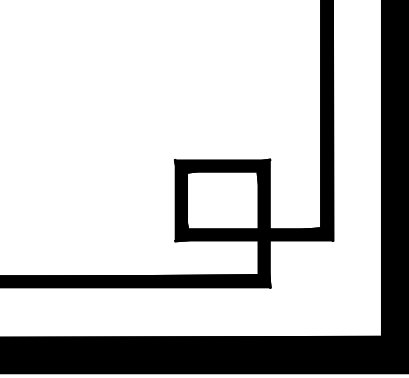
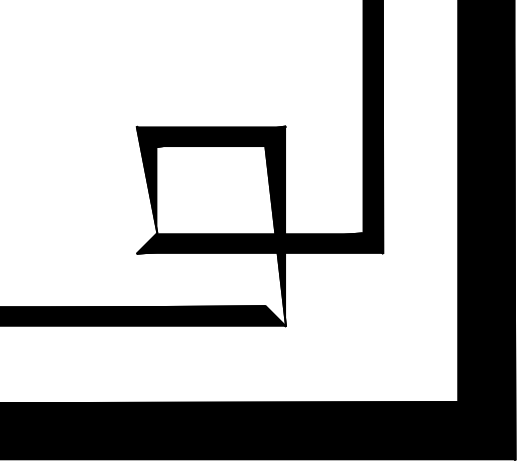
fill: (181, 200) -> (147, 190), removed
fill: (263, 230) -> (274, 236), removed

